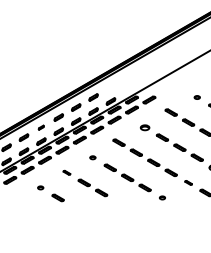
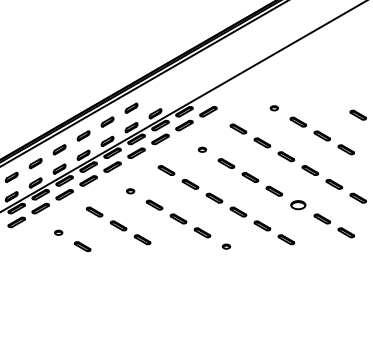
part: (41, 127) -> (59, 149), size x1.67
part: (145, 127) -> (202, 149), size x0.62
part: (66, 172) -> (94, 211), size x1.67
part: (188, 182) -> (262, 225), size x1.67

